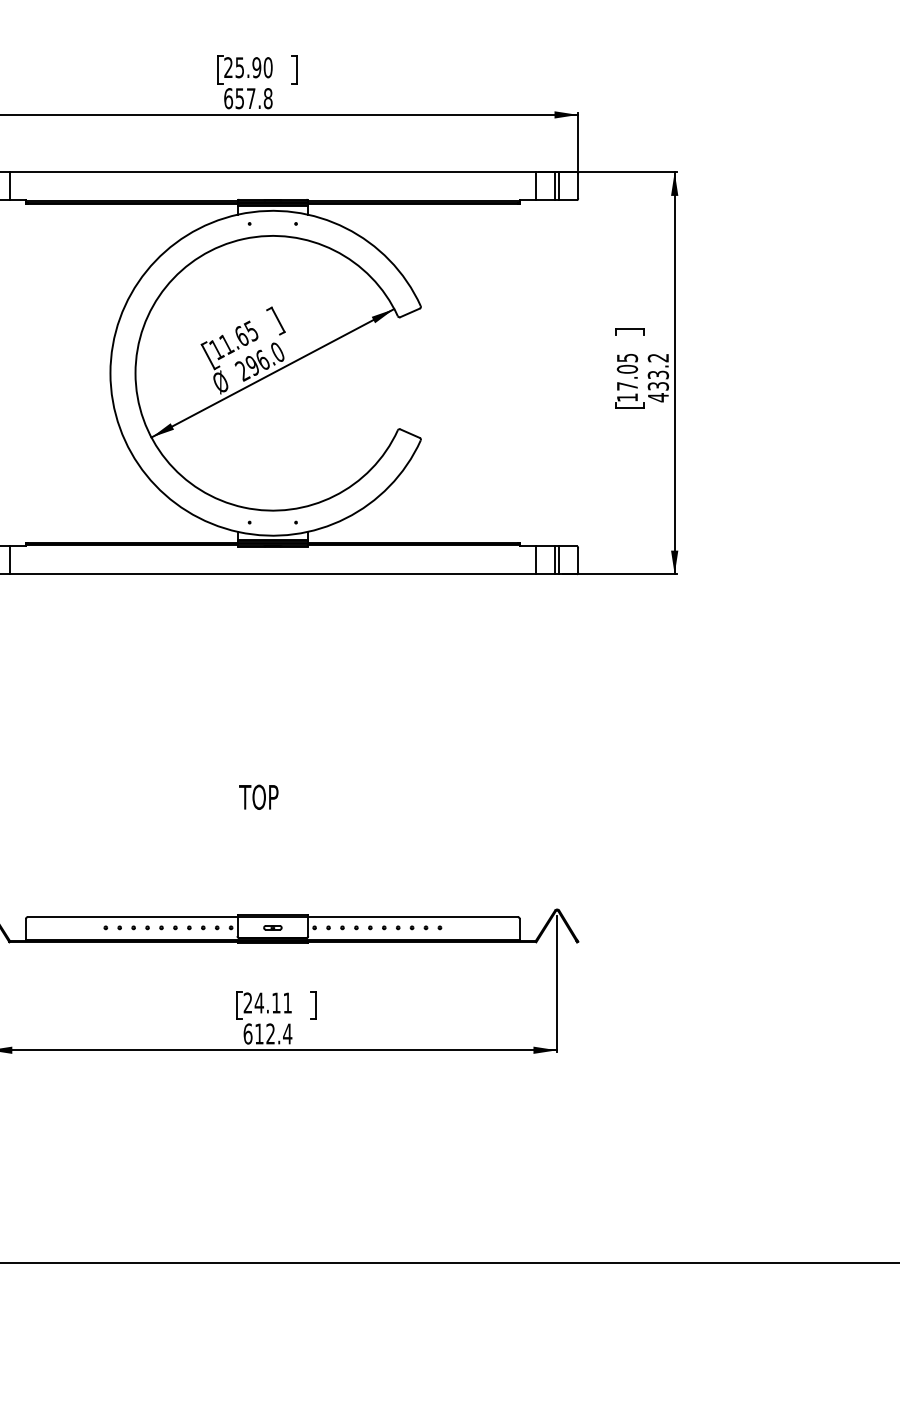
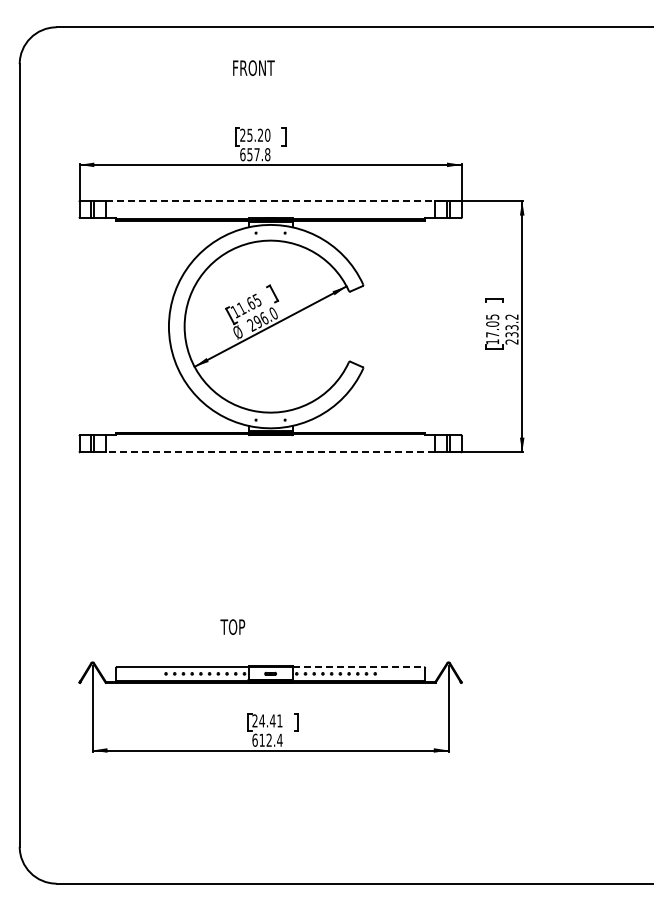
text: (256, 66) -> (260, 134), 25.90 -> 25.20
line: (272, 171) -> (270, 200), solid -> dashed
text: (657, 397) -> (511, 341), 433.2 -> 233.2
line: (272, 574) -> (270, 452), solid -> dashed
text: (258, 796) -> (232, 626), moved
line: (413, 917) -> (358, 667), solid -> dashed
text: (275, 1002) -> (272, 720), 24.11 -> 24.41

